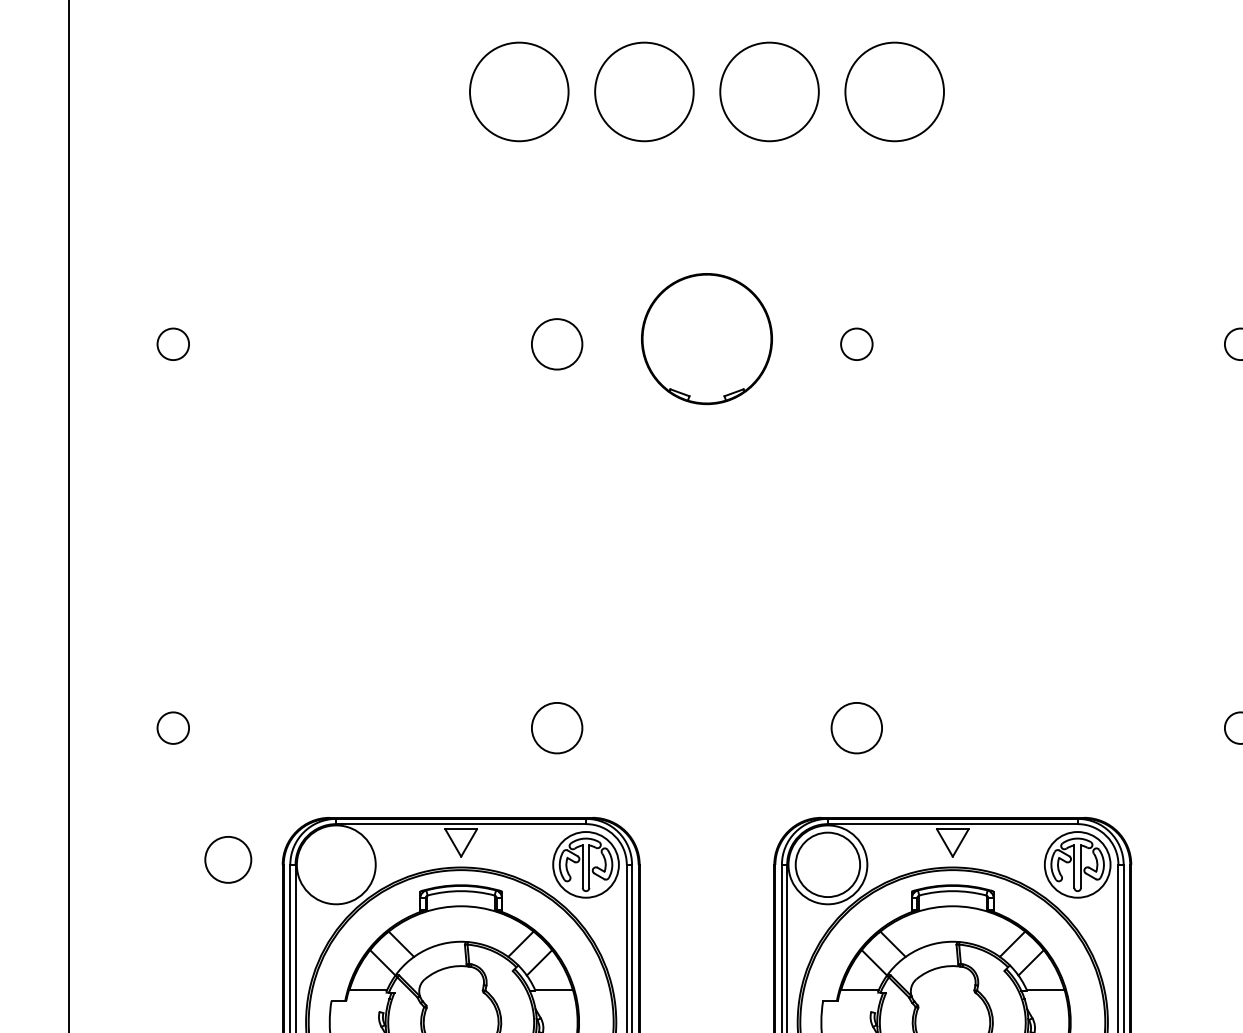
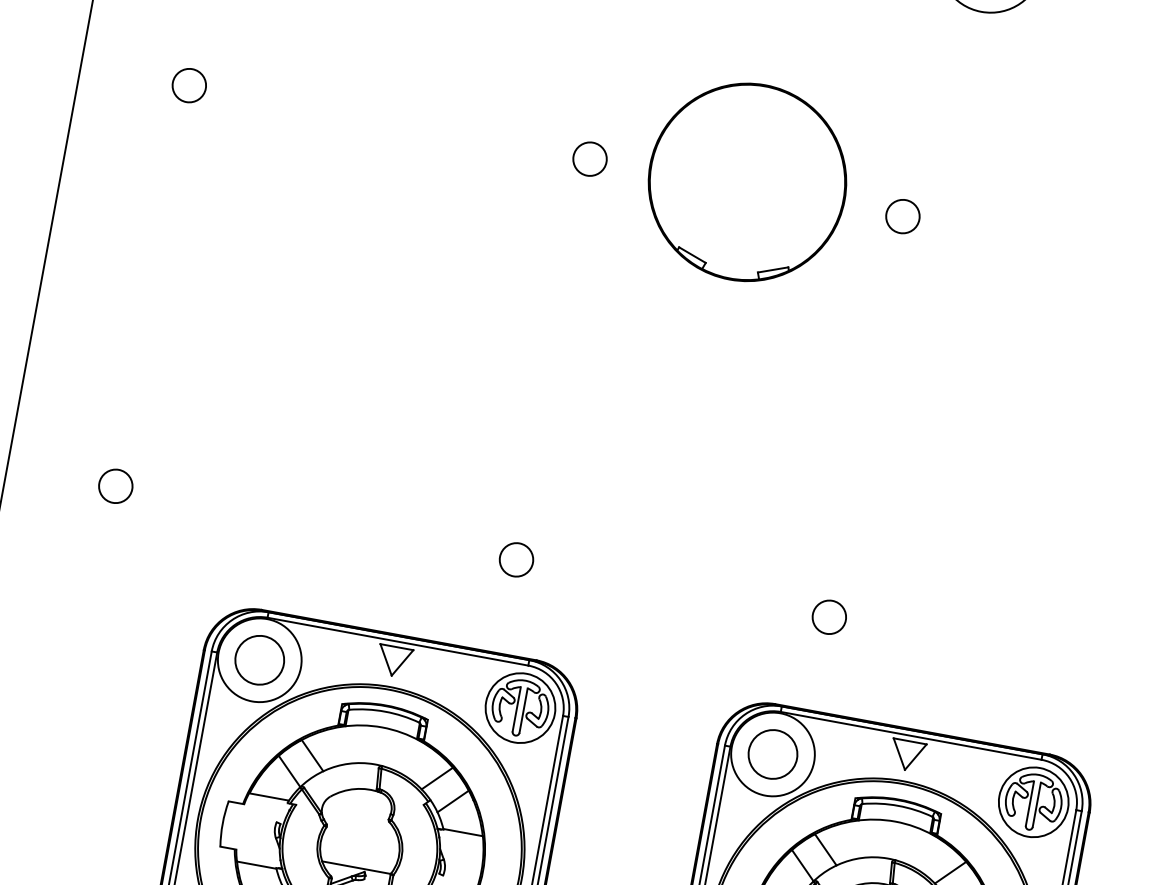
part: (706, 338) -> (747, 181), size x1.43
circle: (556, 344) -> (589, 159), size x0.62
circle: (556, 727) -> (515, 559), size x0.62
circle: (856, 727) -> (829, 616), size x0.62
circle: (228, 859) -> (260, 659), moved
circle: (827, 864) -> (772, 754), size x0.71

